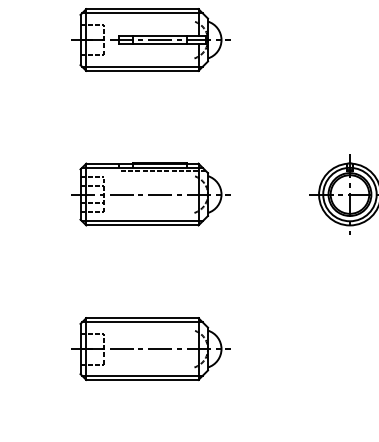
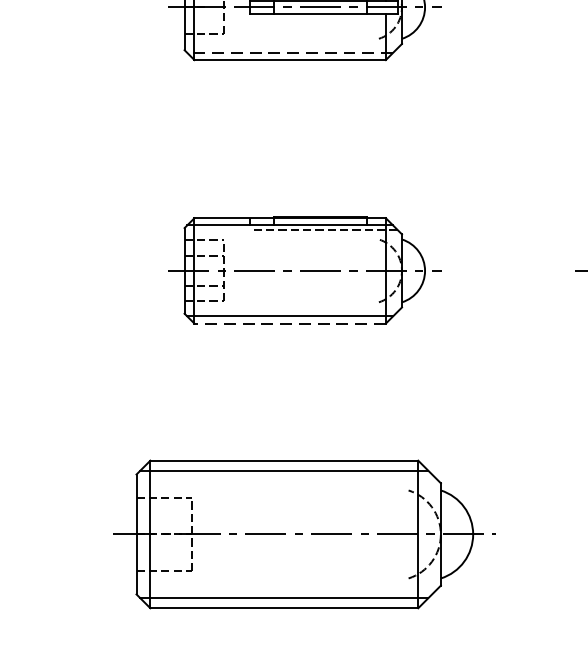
line: (141, 66) -> (288, 52), solid -> dashed
line: (141, 225) -> (288, 323), solid -> dashed
part: (150, 348) -> (303, 533), size x1.4

